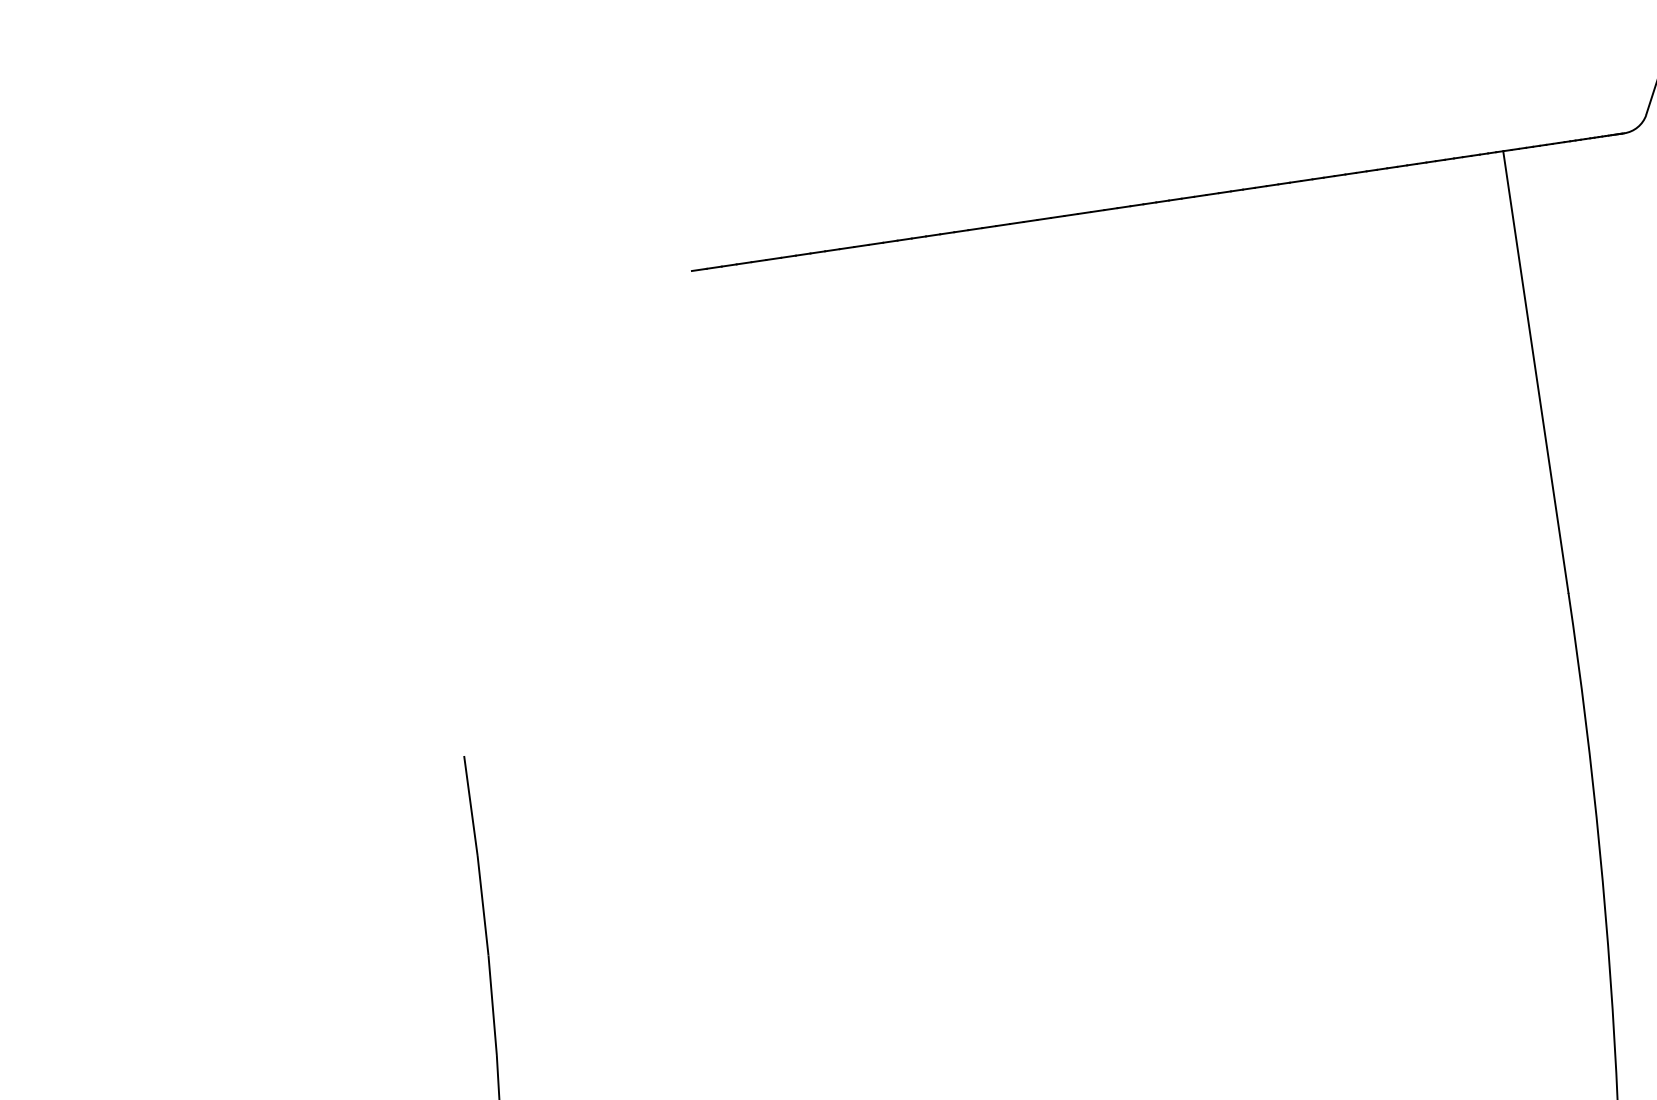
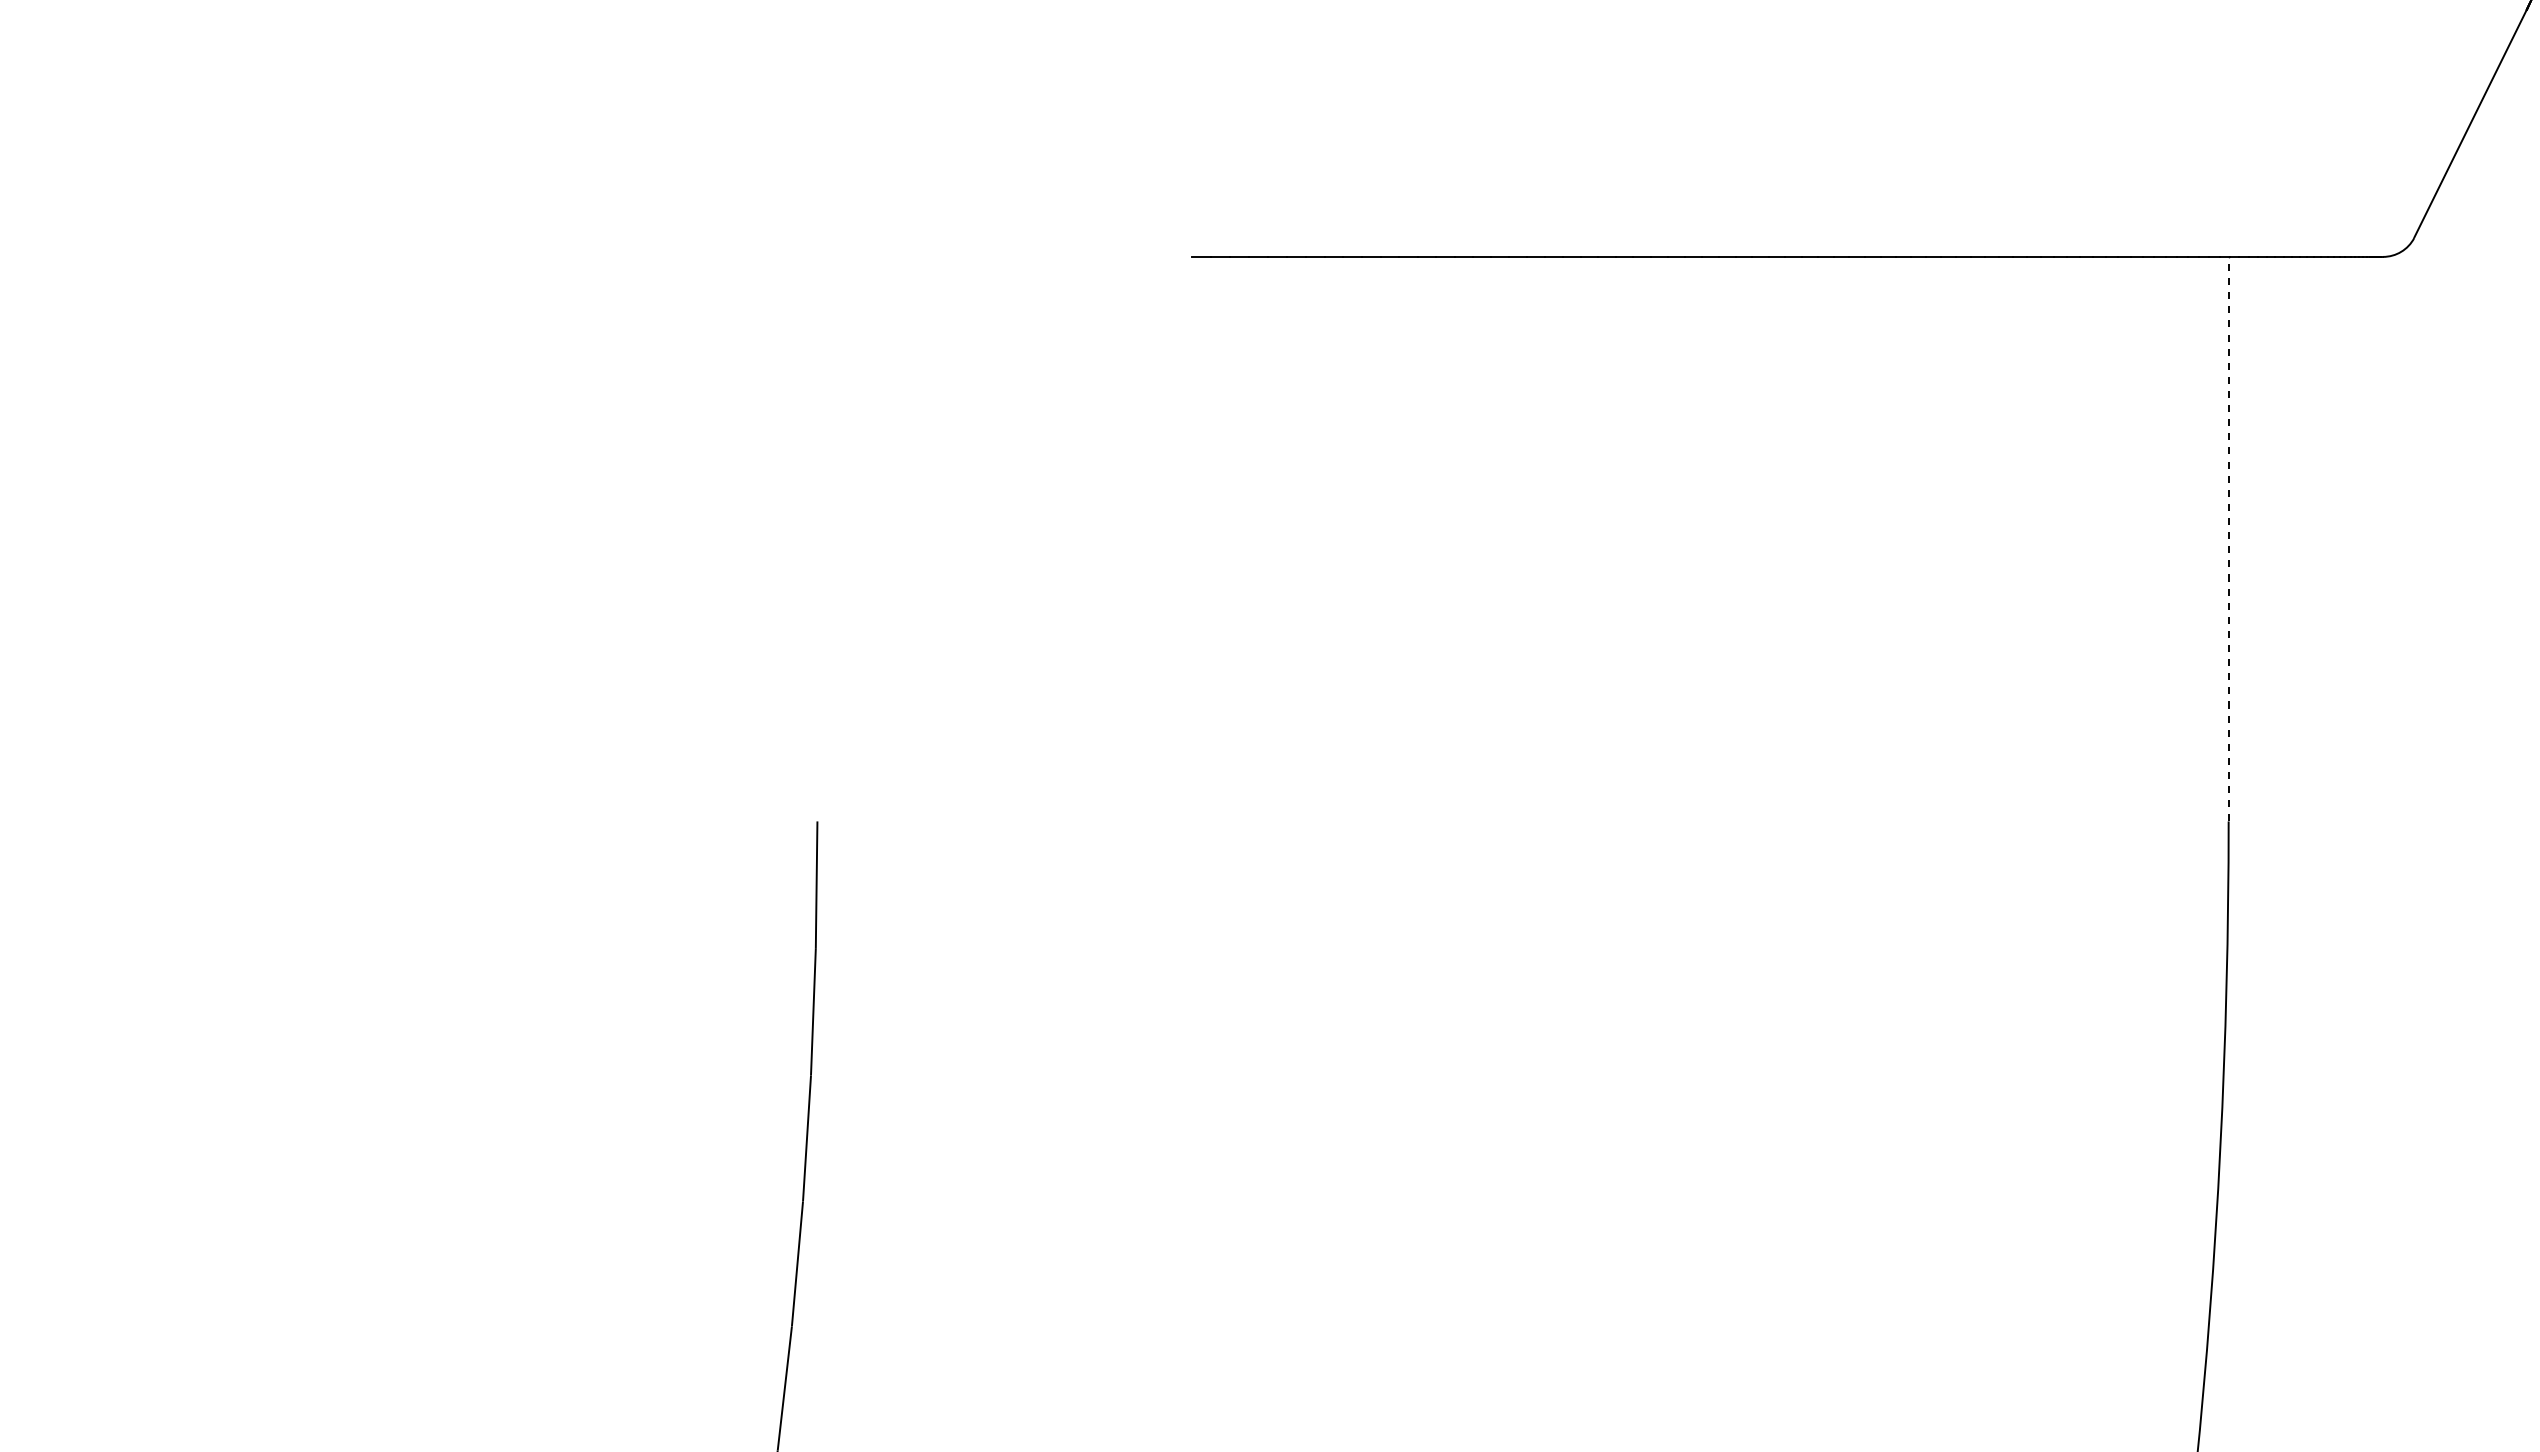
line: (1535, 371) -> (2228, 538), solid -> dashed

